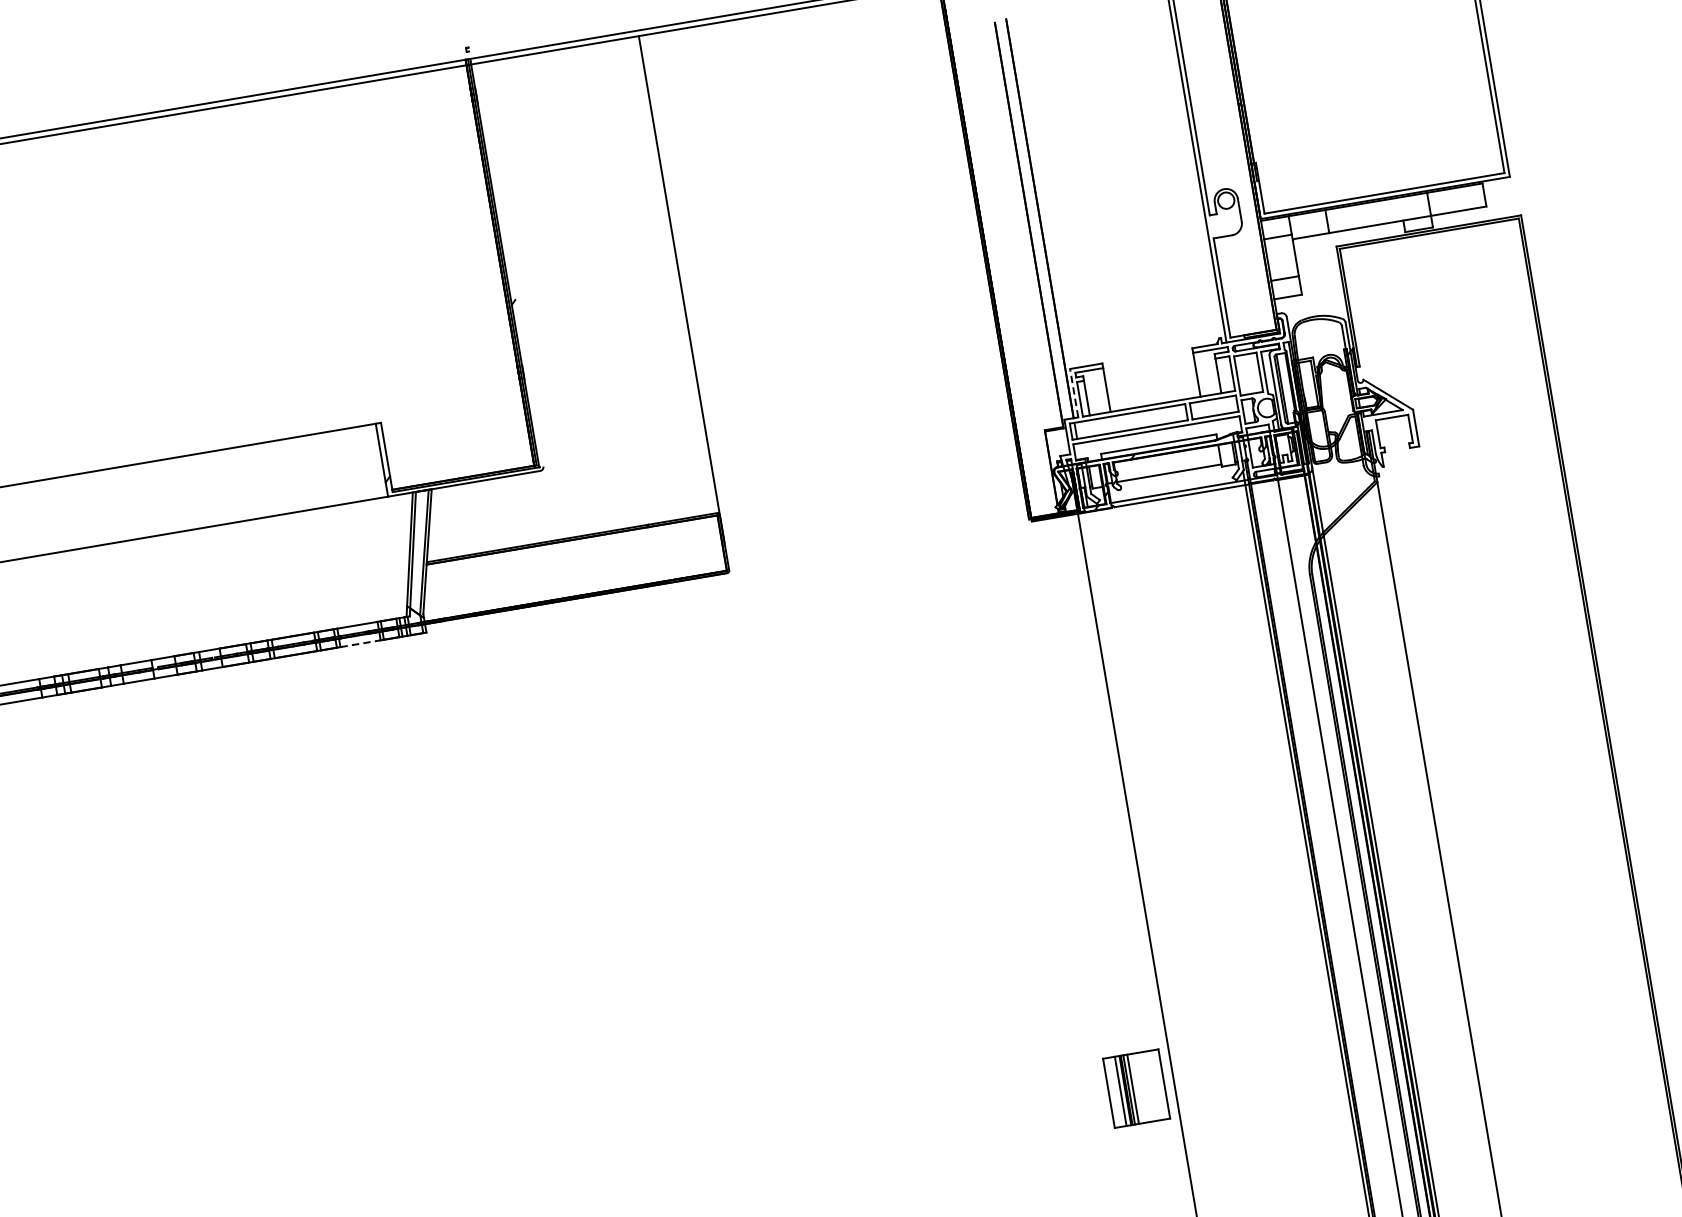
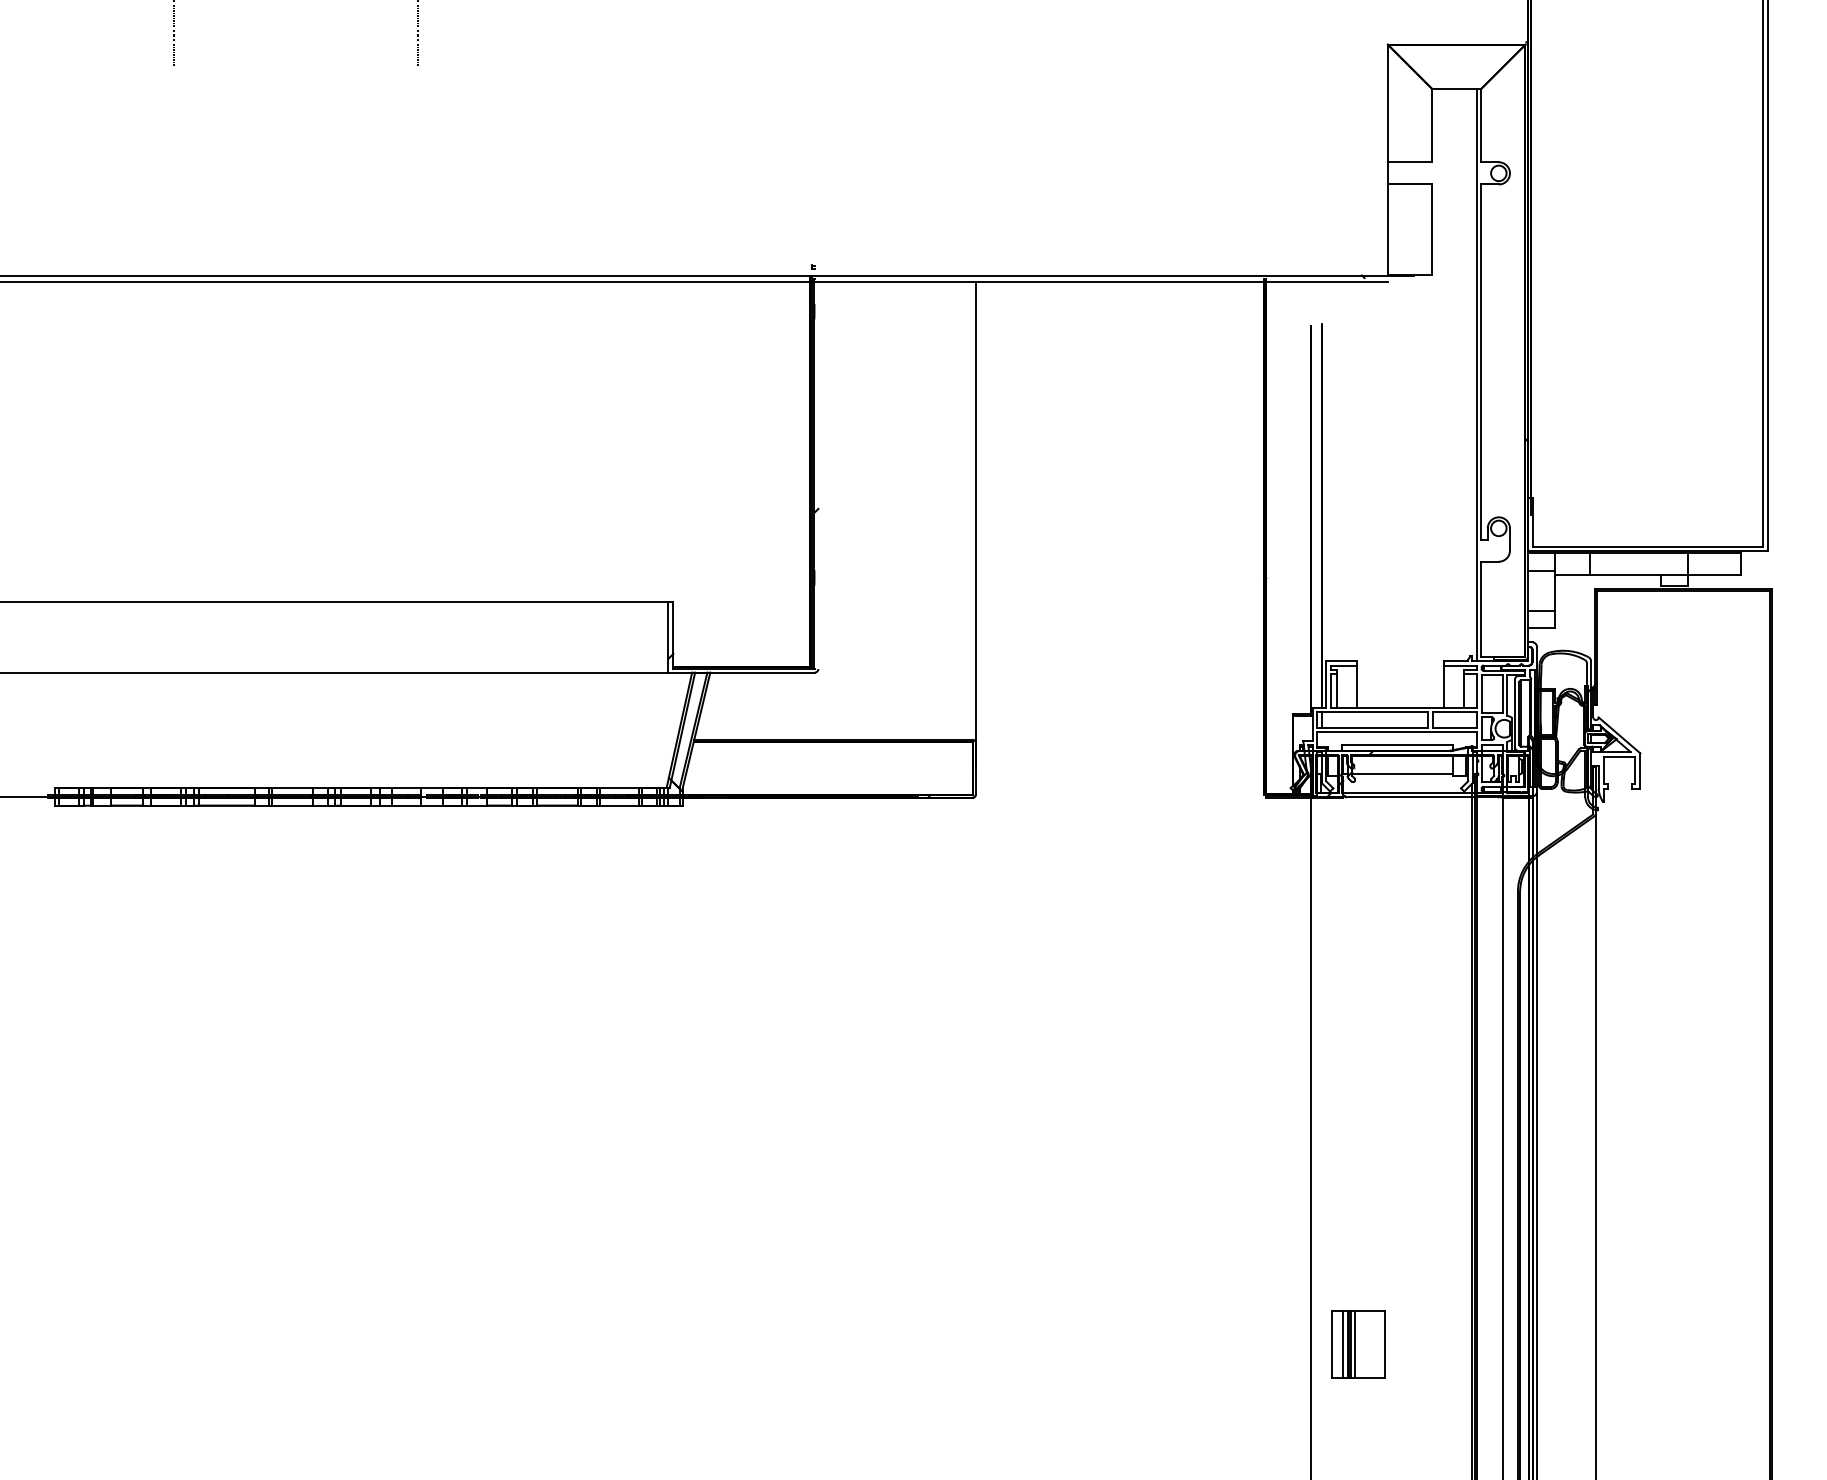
line: (1074, 392) -> (1326, 683), dashed -> solid
line: (360, 643) -> (619, 805), dashed -> solid
part: (1136, 1088) -> (1358, 1344), moved

